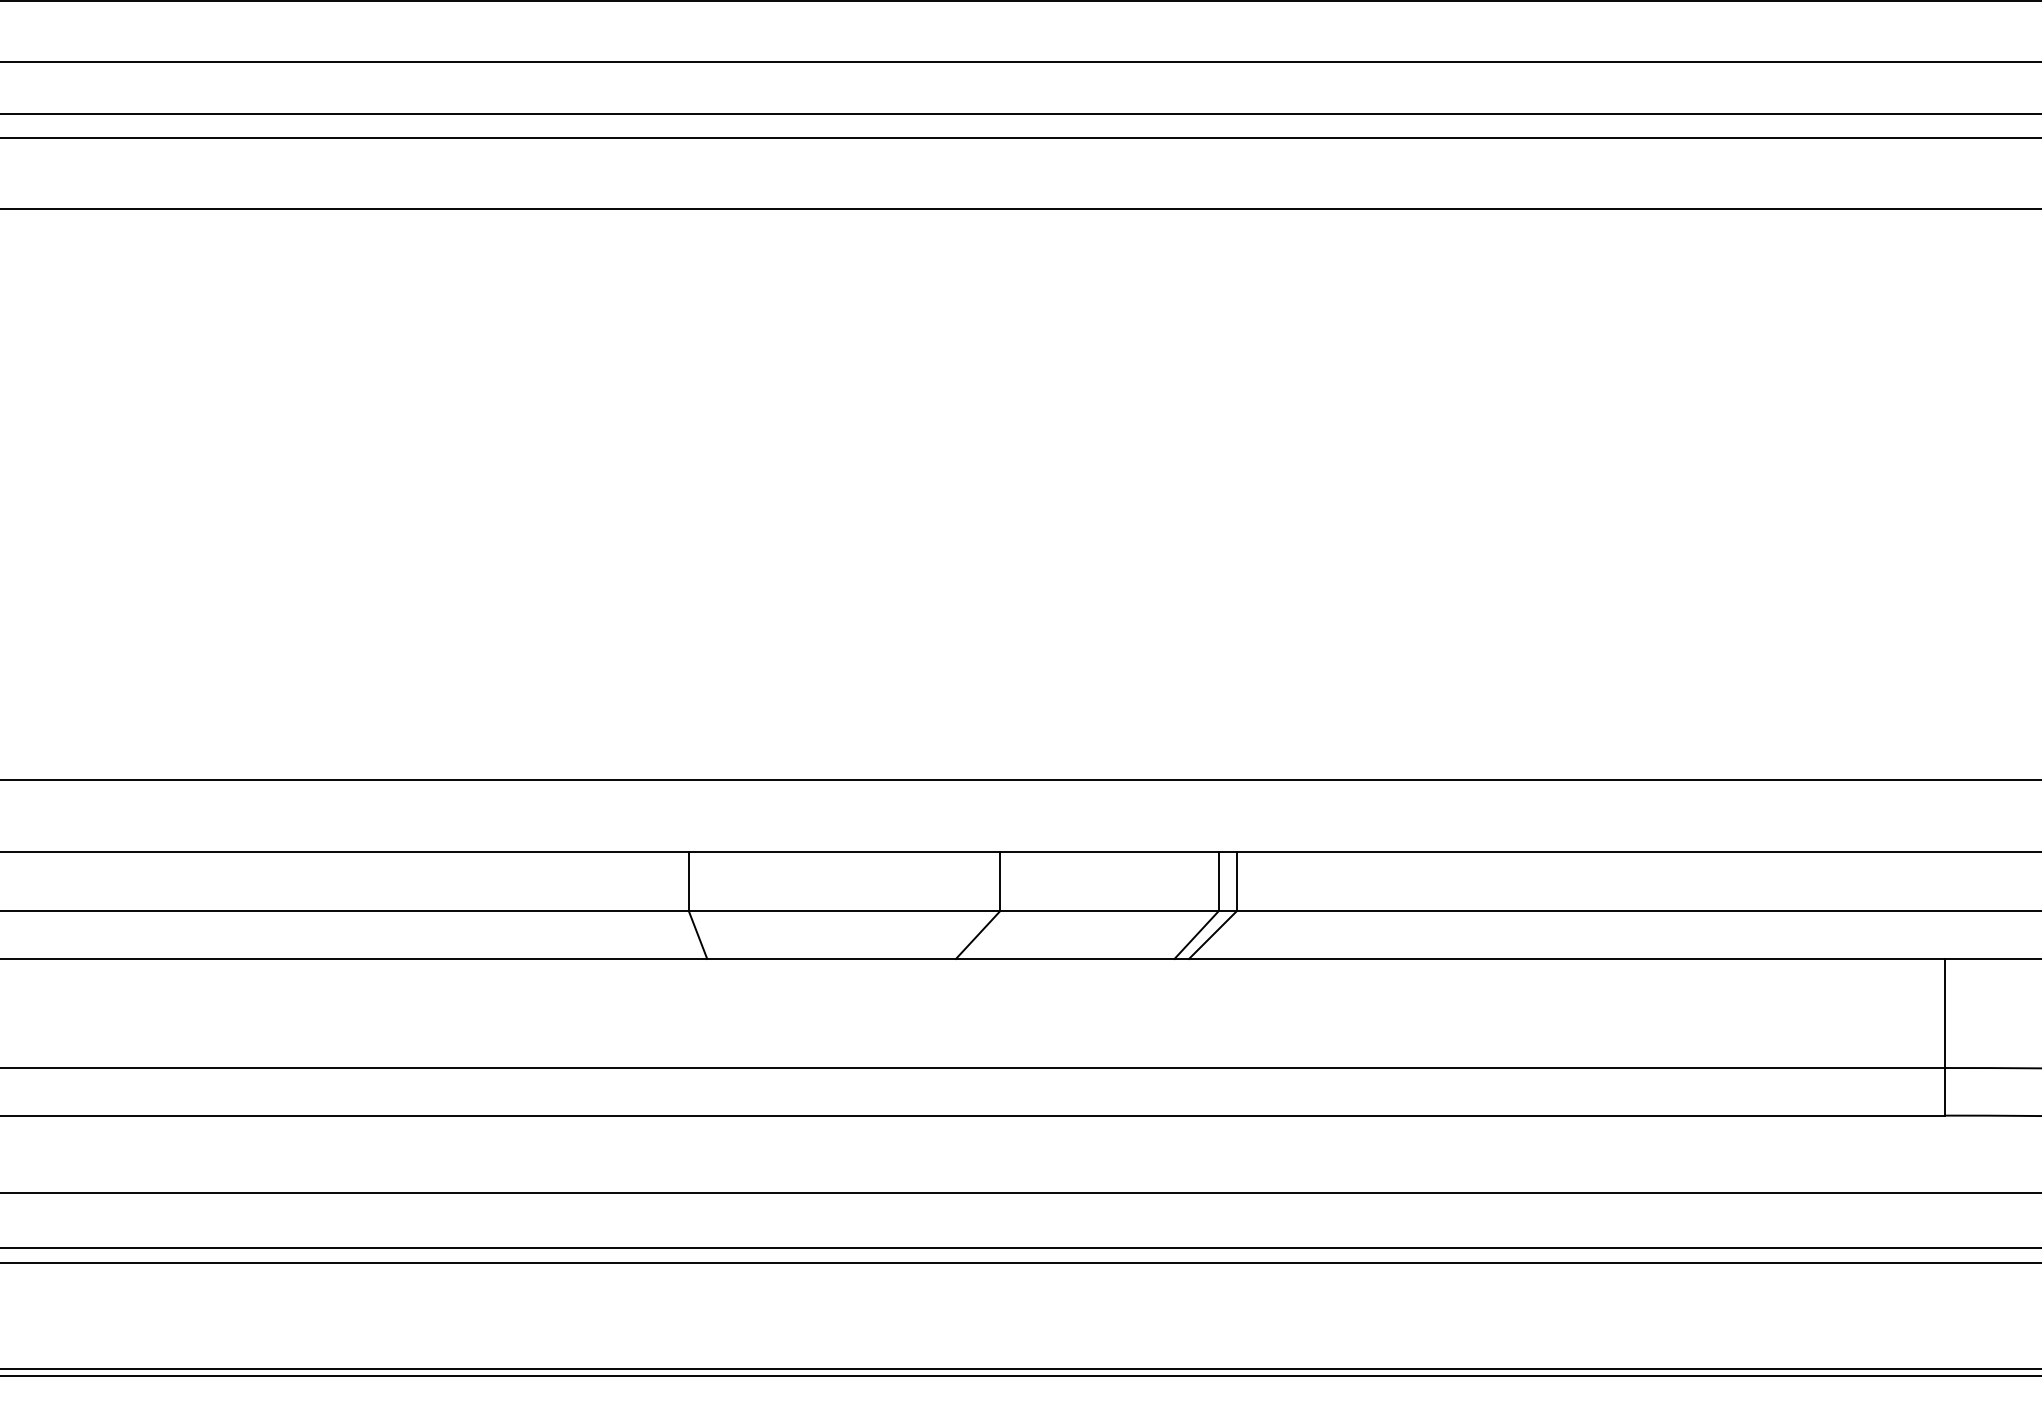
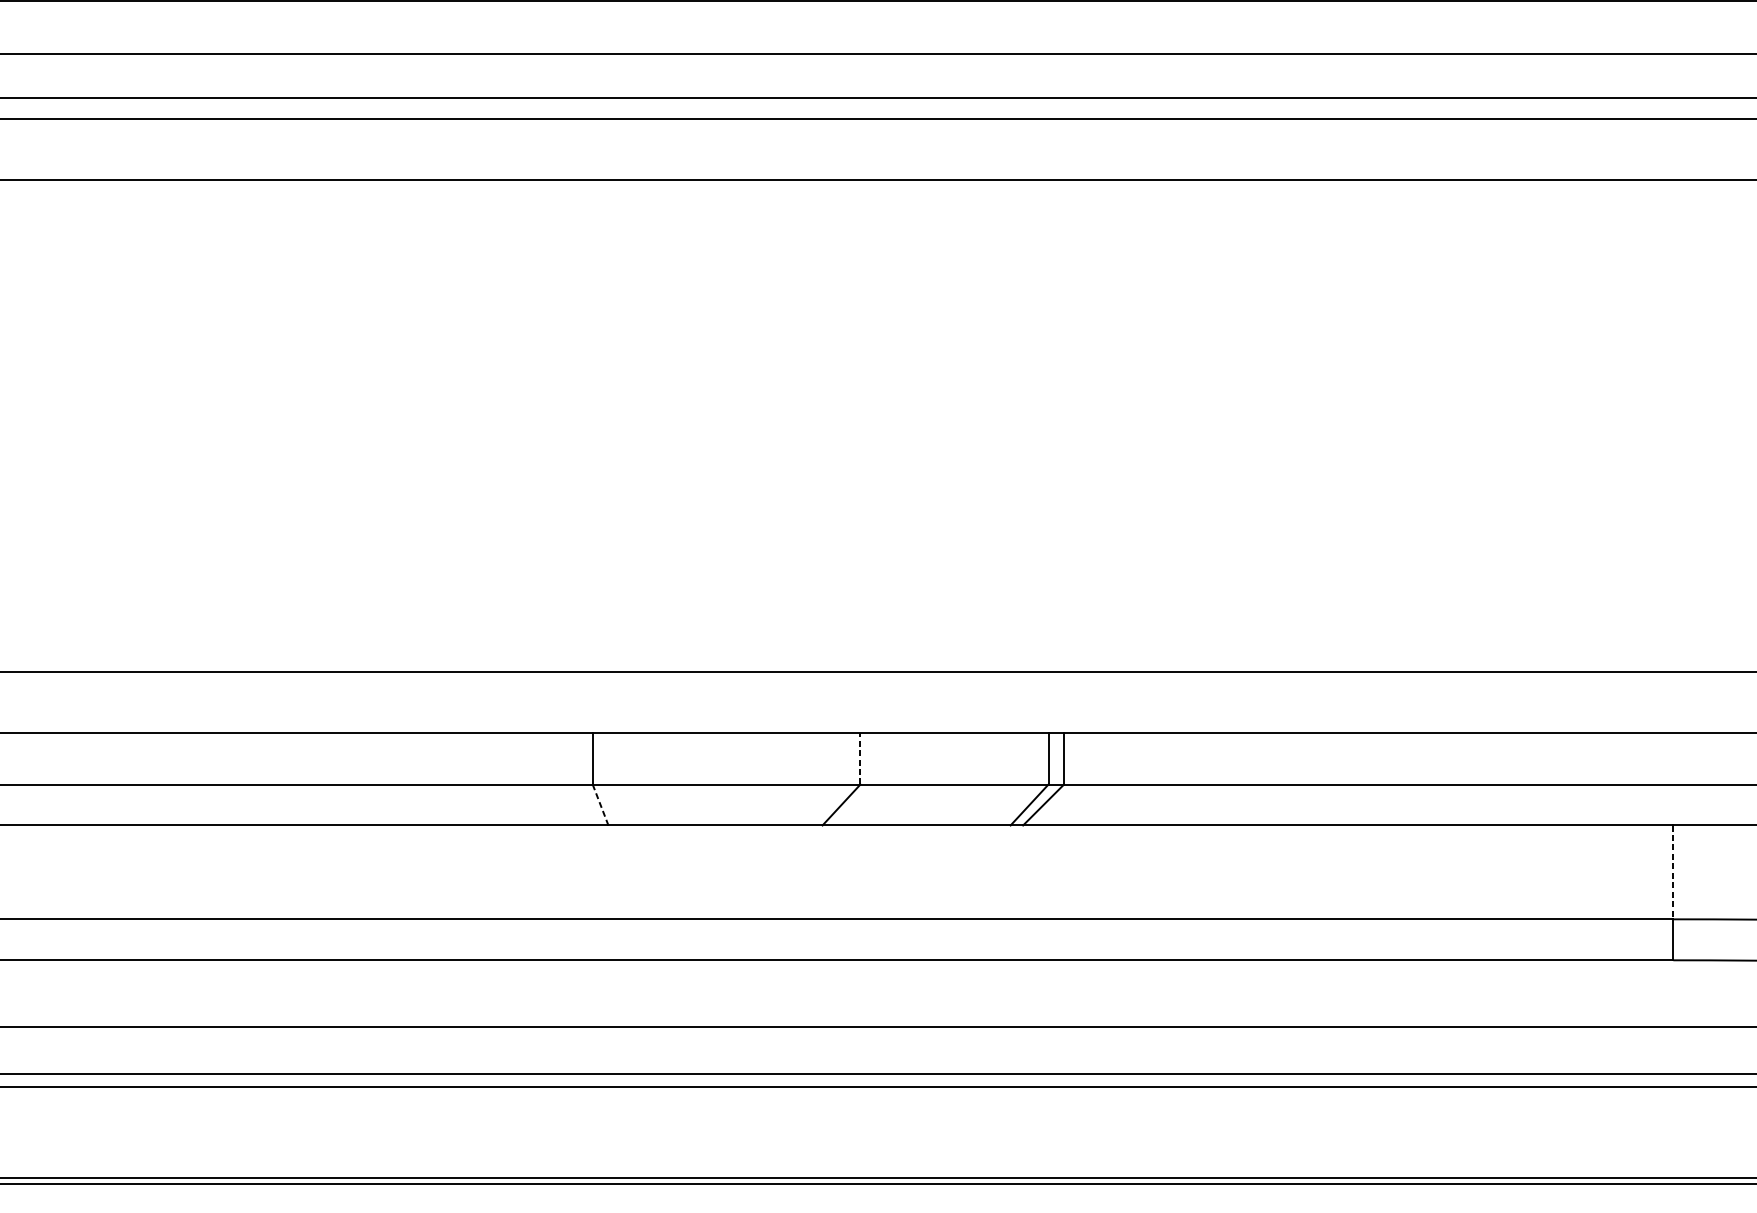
line: (1000, 881) -> (860, 758), solid -> dashed
line: (698, 935) -> (600, 805), solid -> dashed
line: (1944, 1013) -> (1673, 872), solid -> dashed

